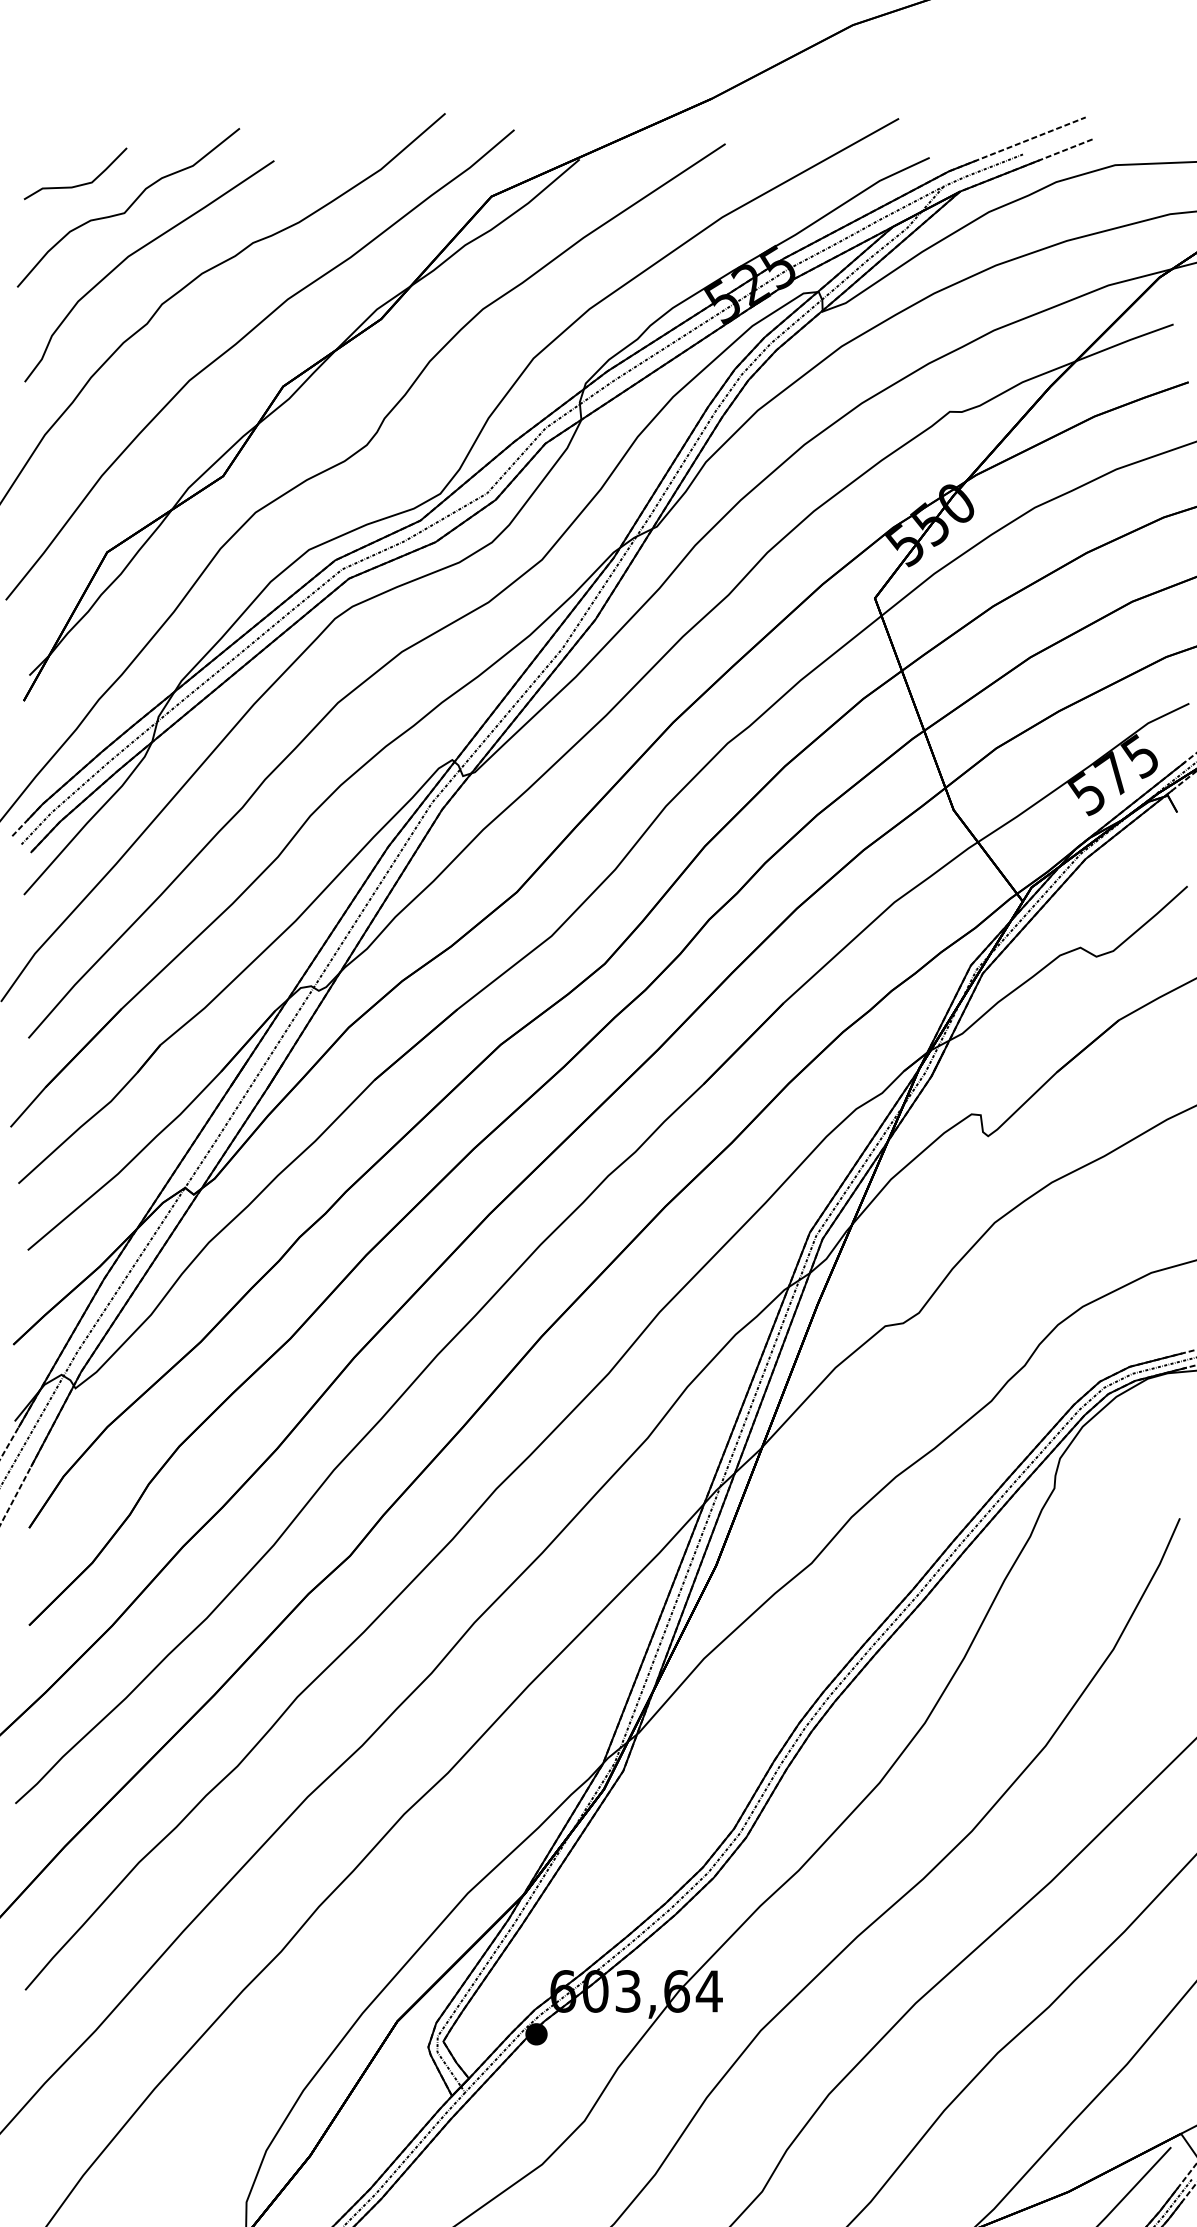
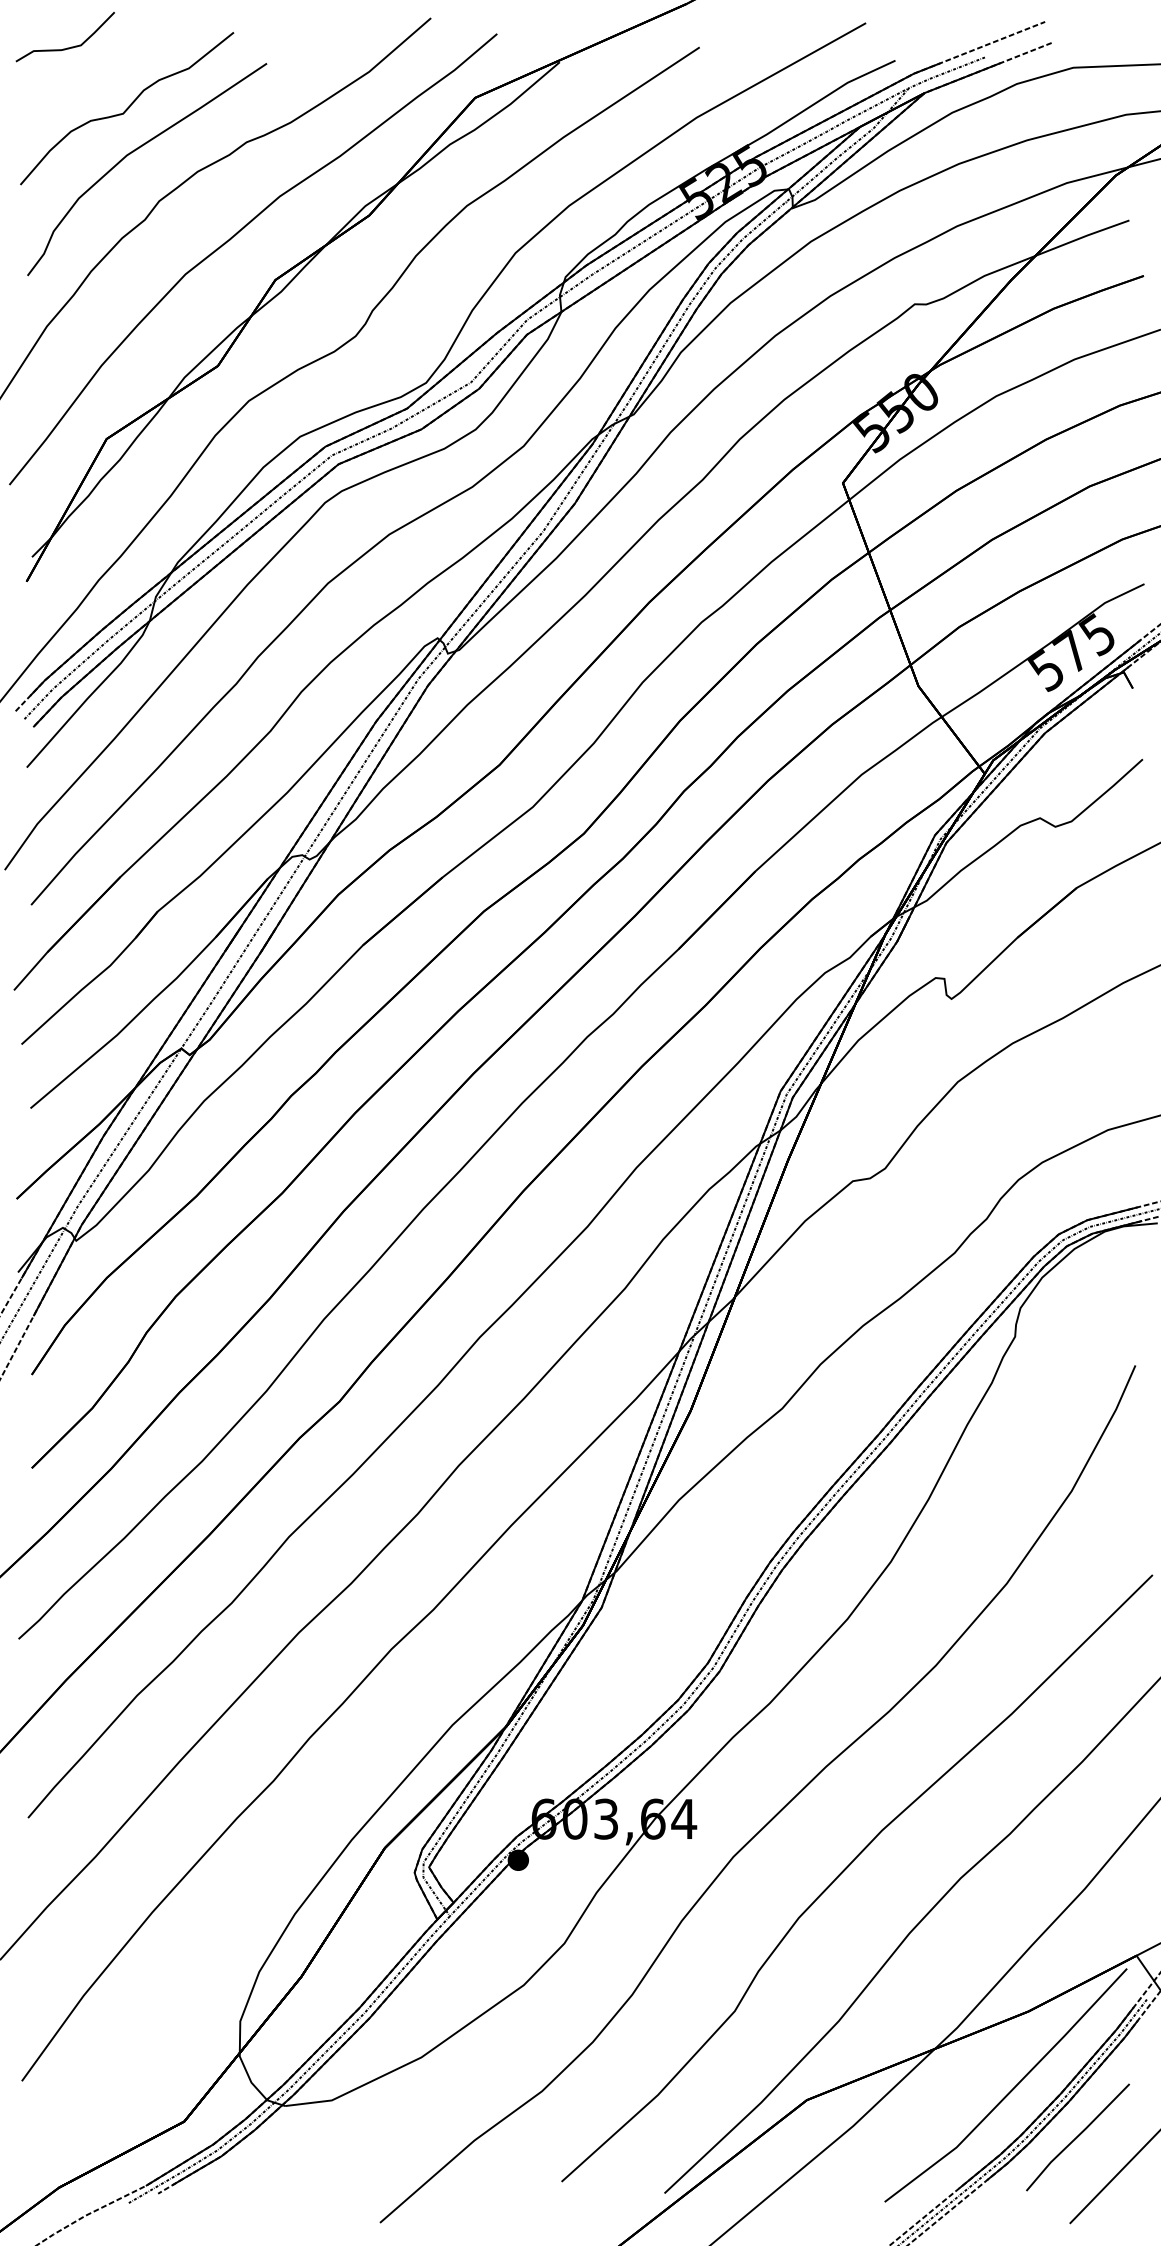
part: (77, 184) -> (67, 47), moved

